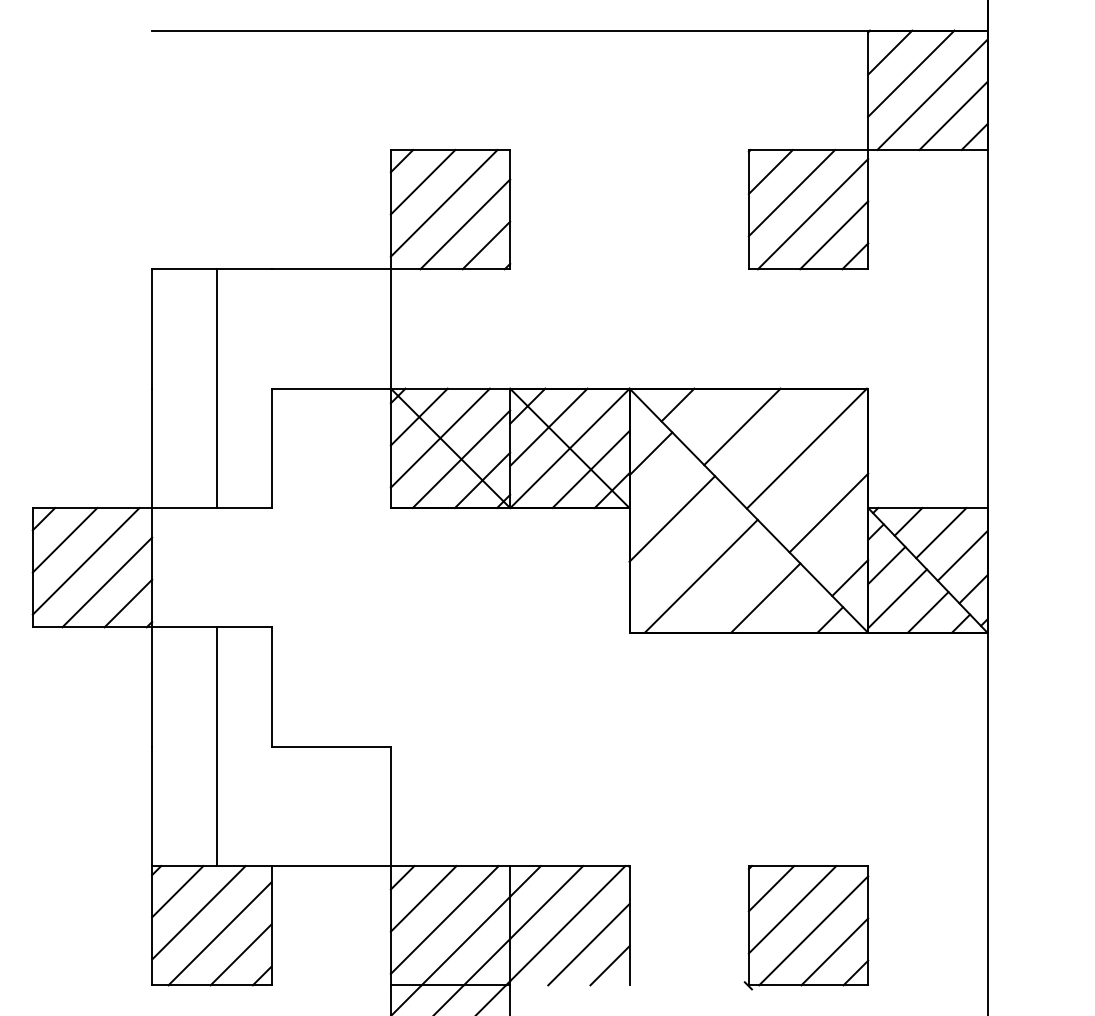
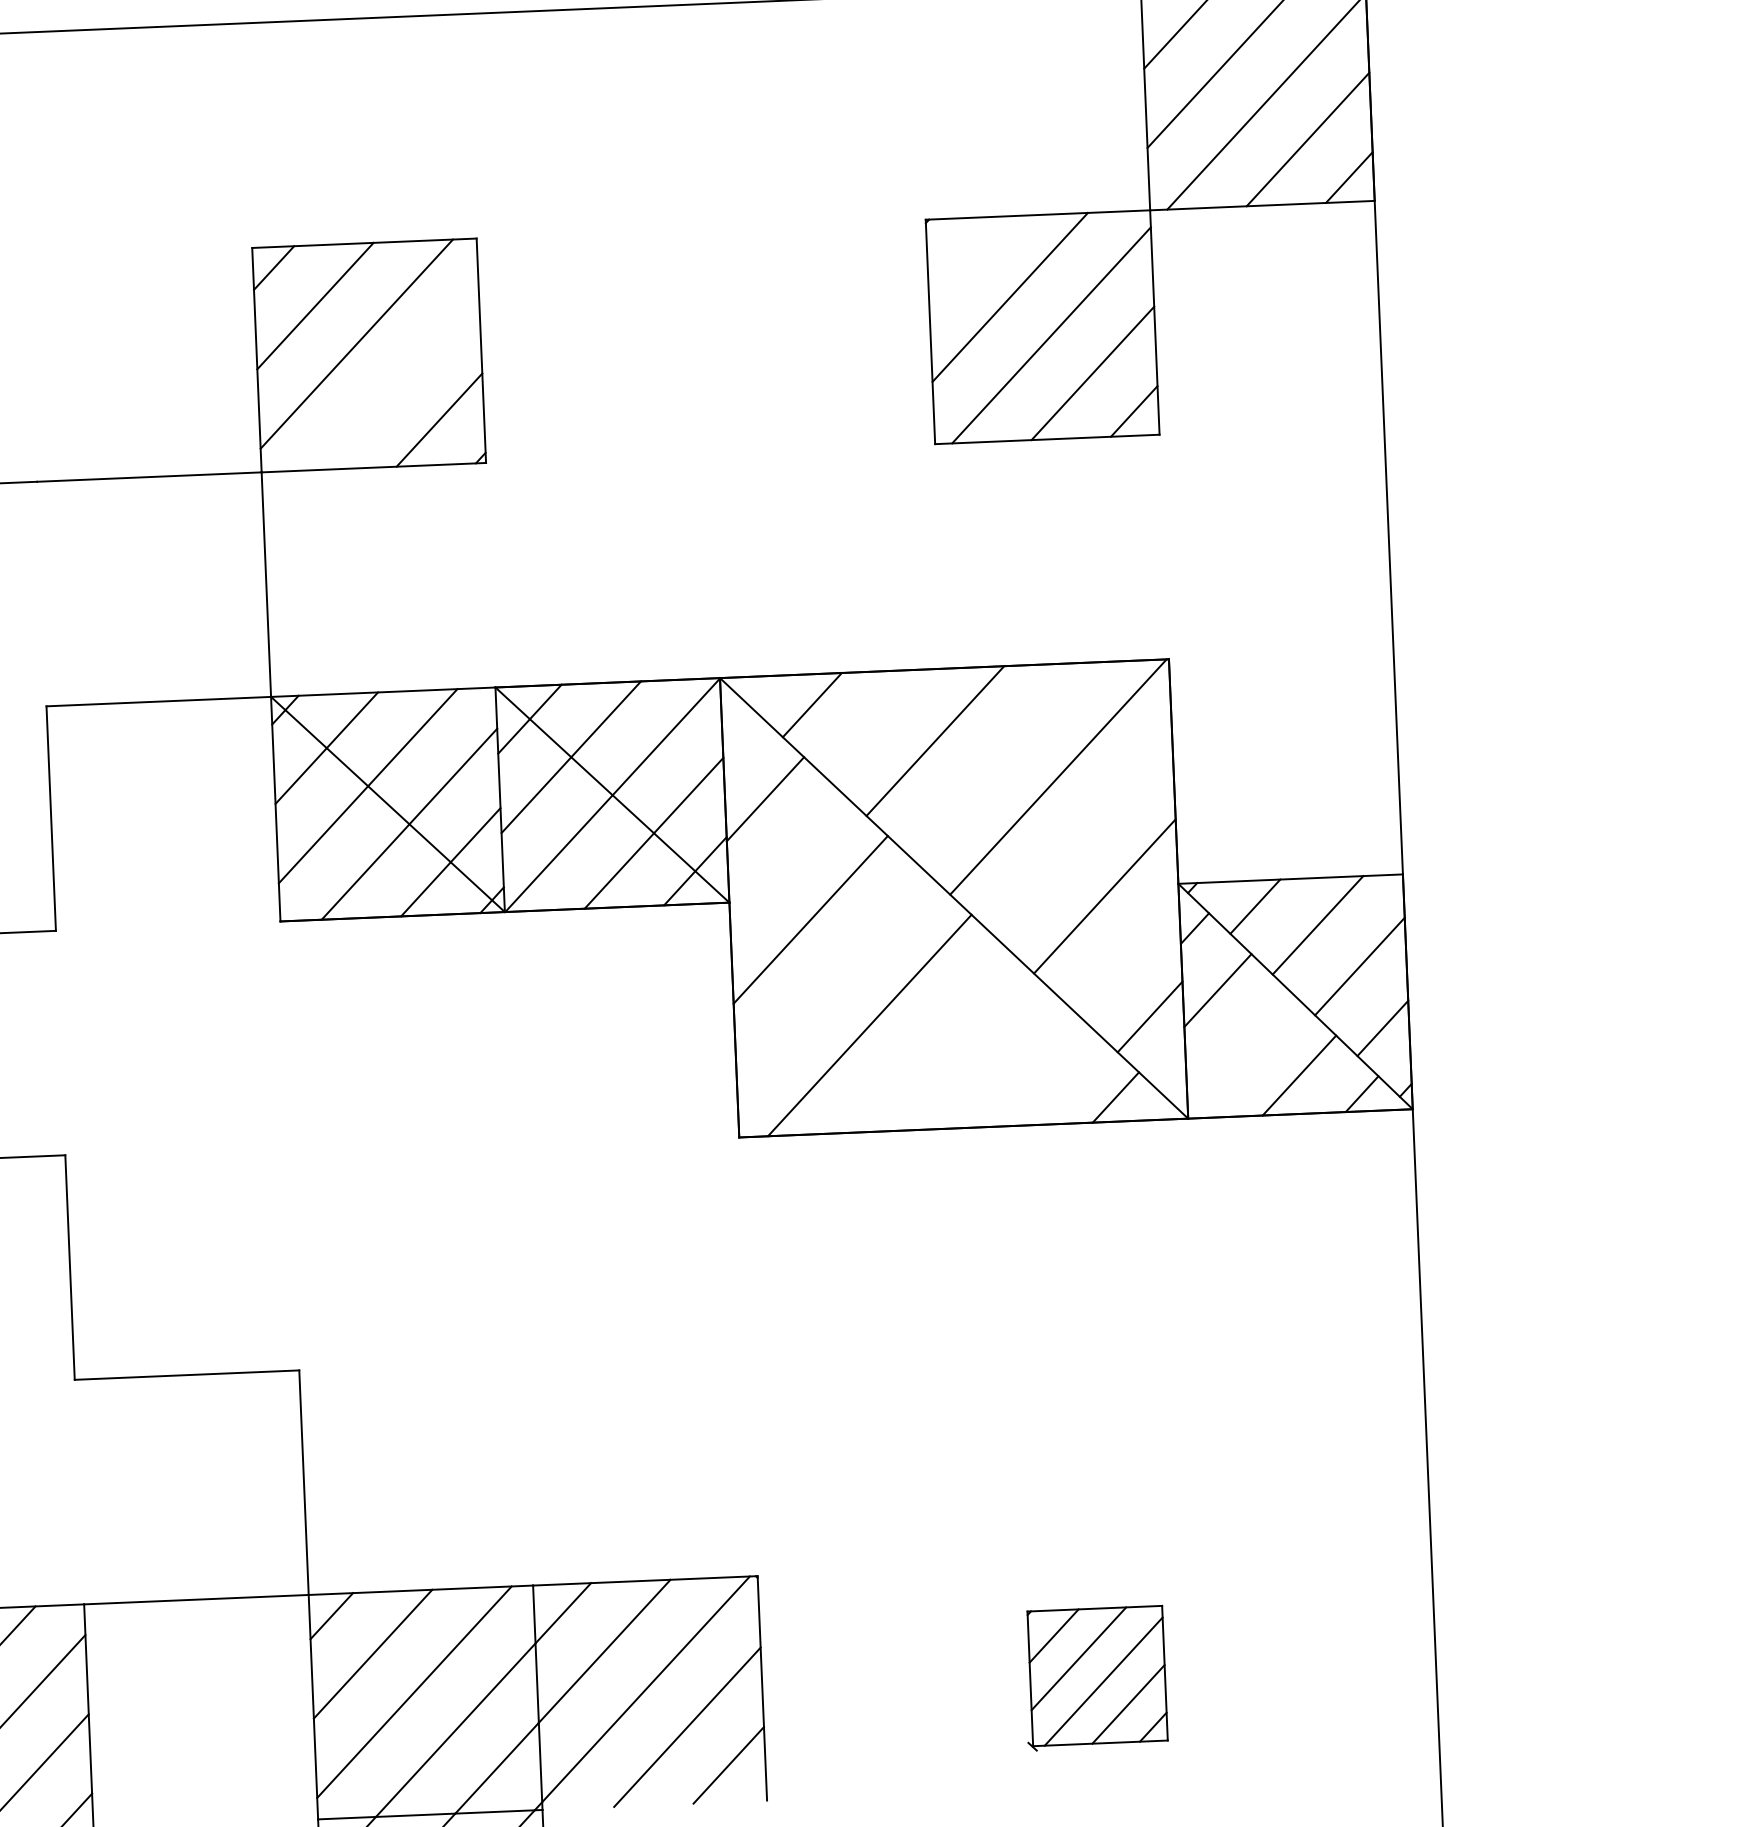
line: (770, 172) -> (968, 260), removed
line: (465, 224) -> (398, 382), removed
line: (765, 597) -> (992, 1060), removed
line: (897, 598) -> (1240, 1051), removed
part: (806, 927) -> (1095, 1677), size x0.6

